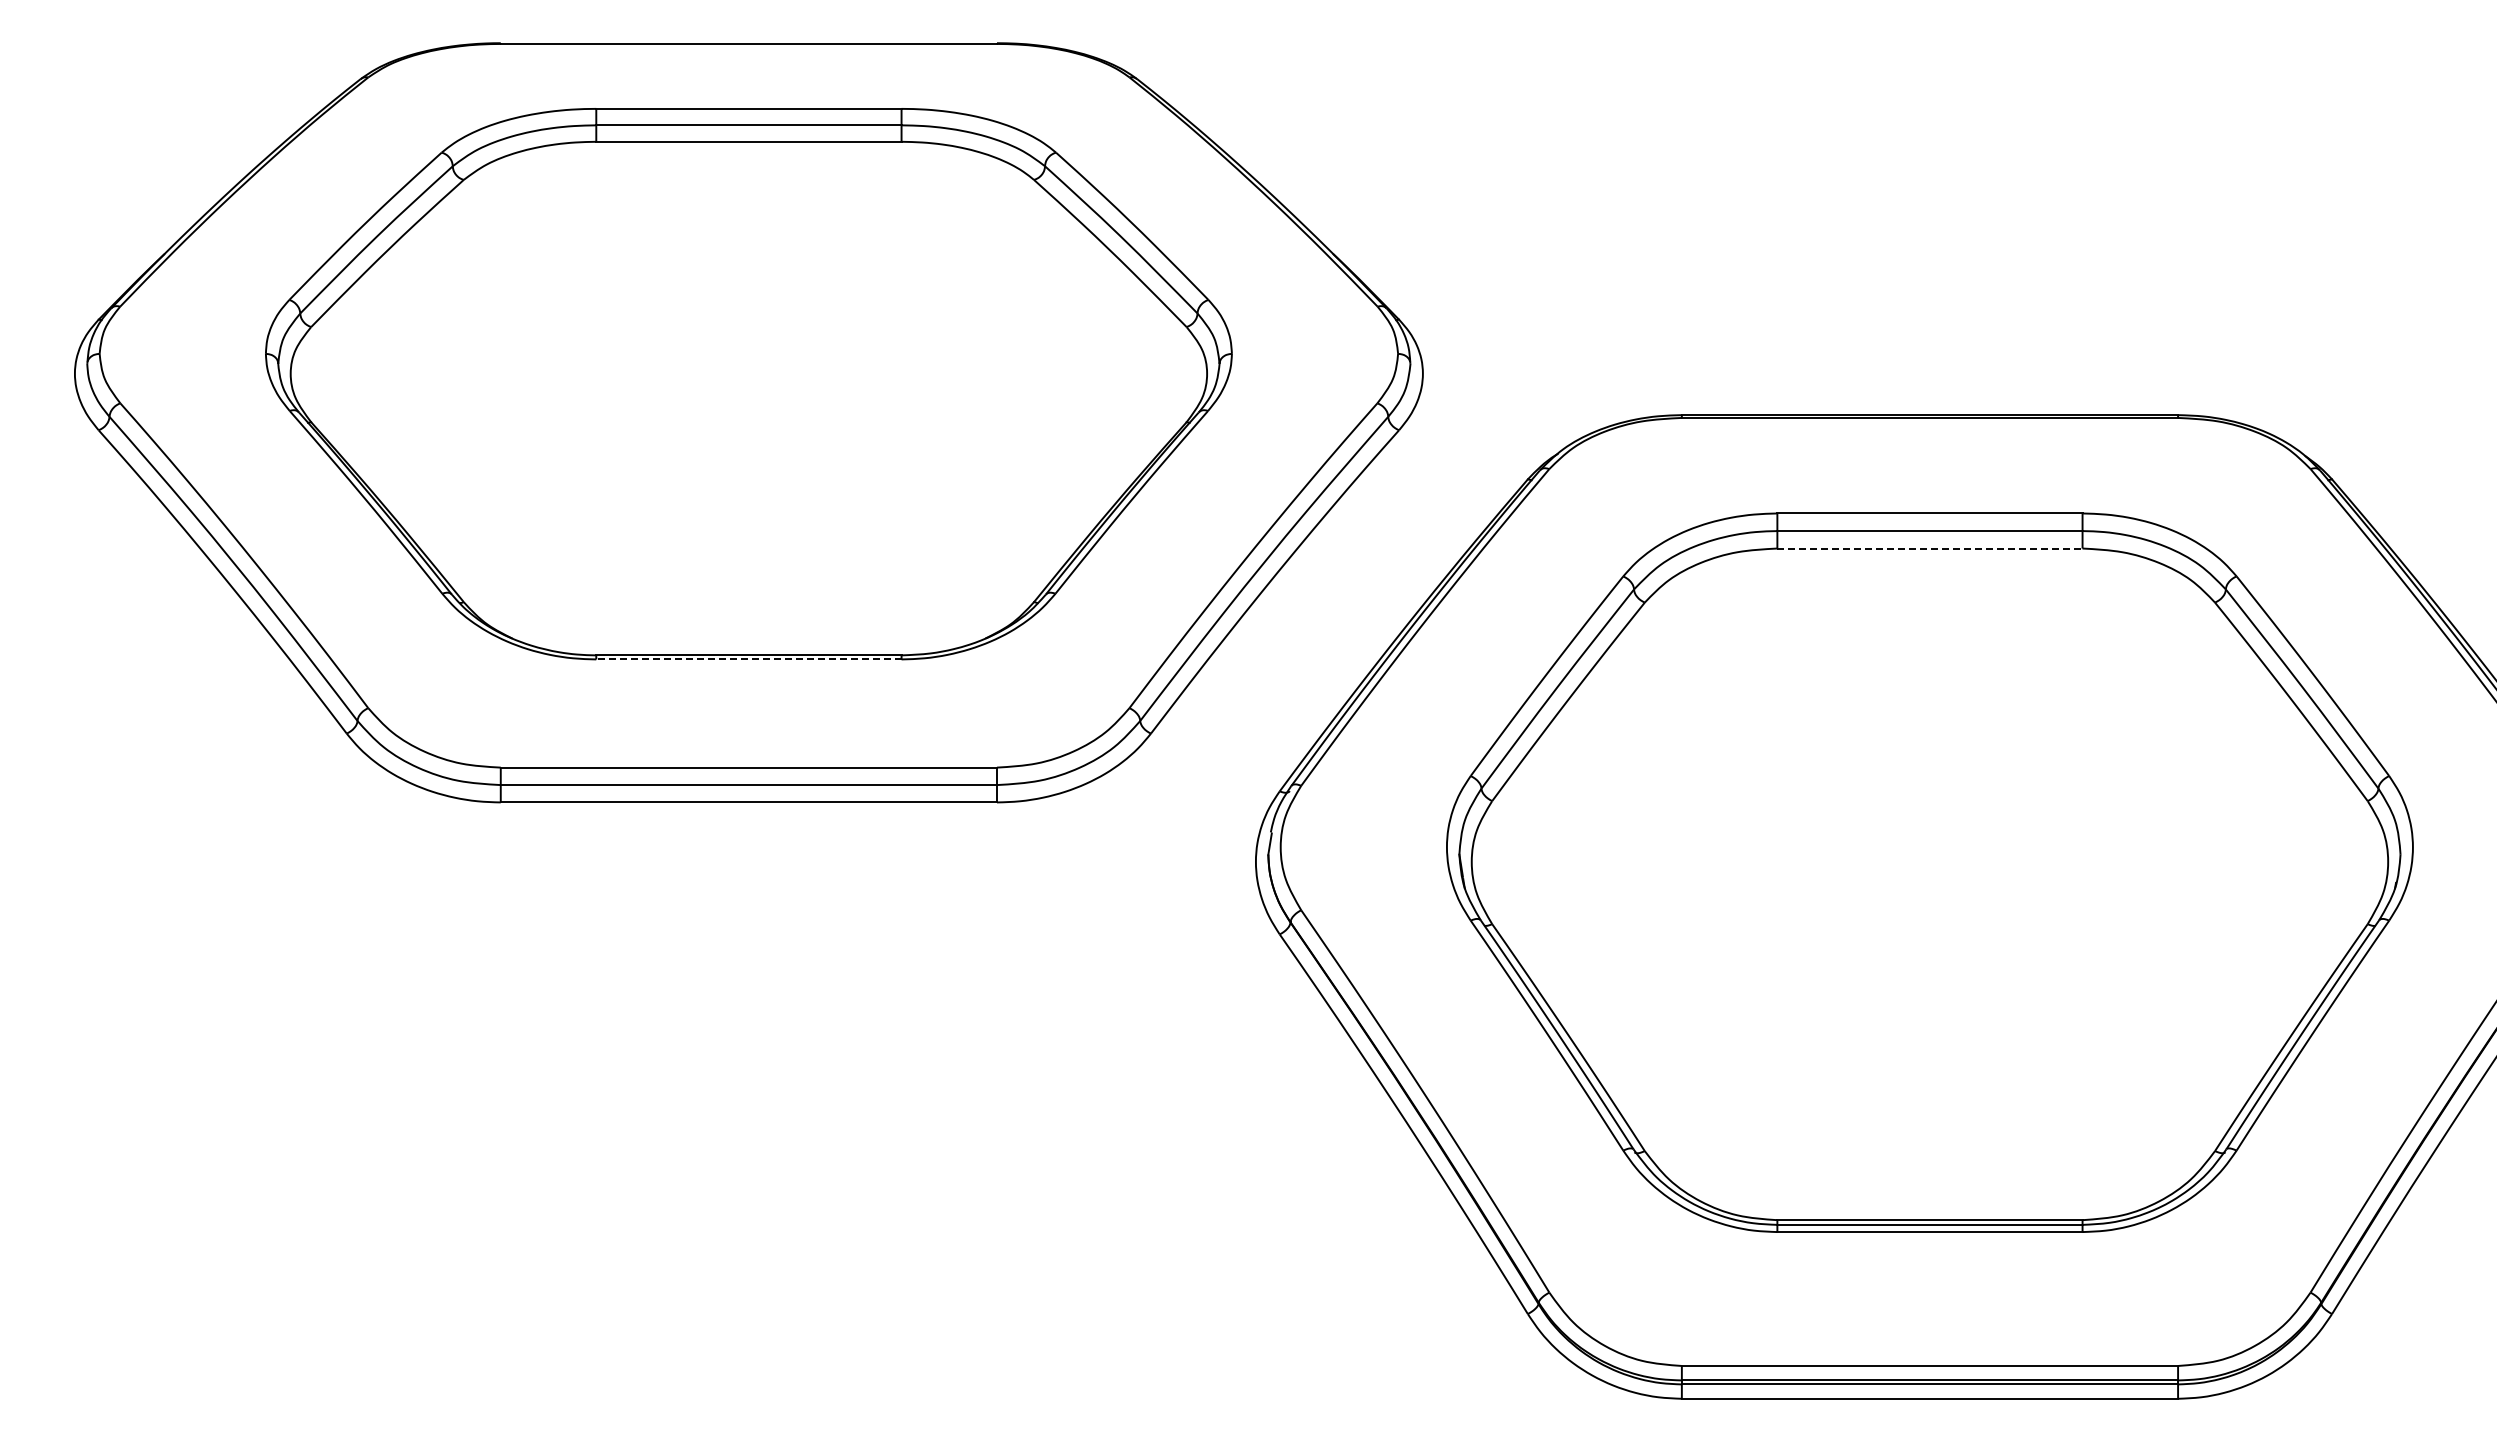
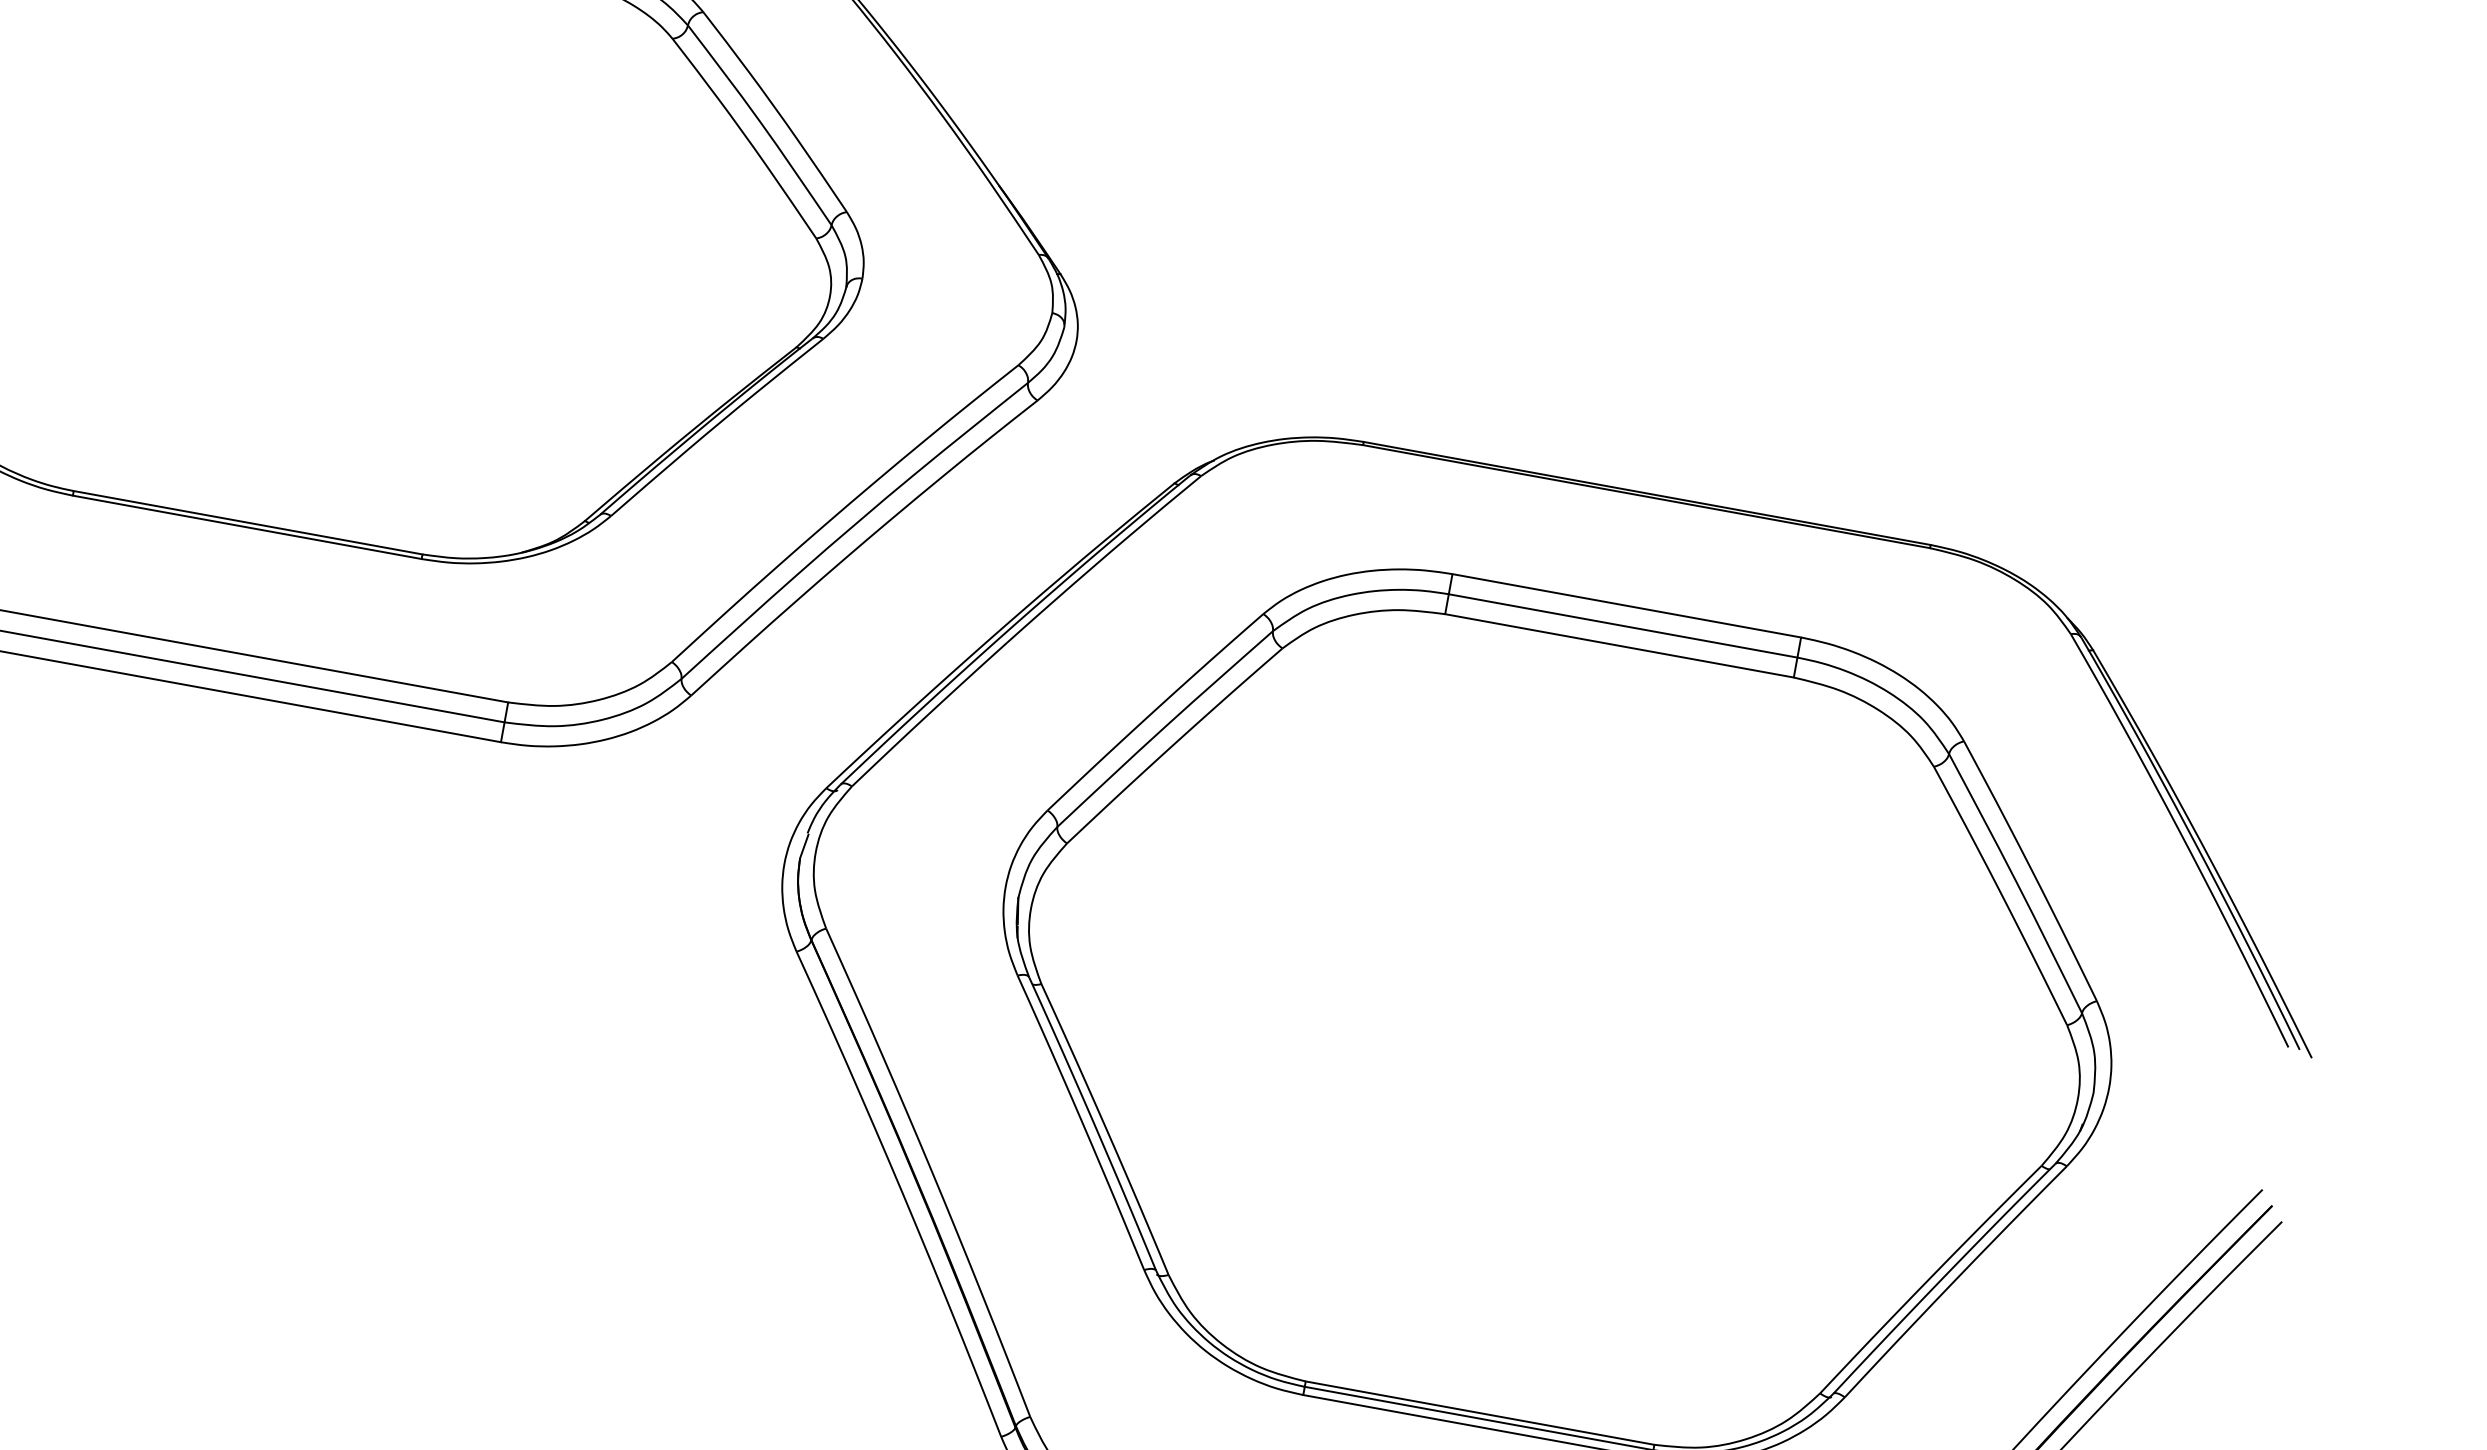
line: (1929, 548) -> (1618, 645), dashed -> solid
line: (748, 659) -> (246, 527), dashed -> solid

